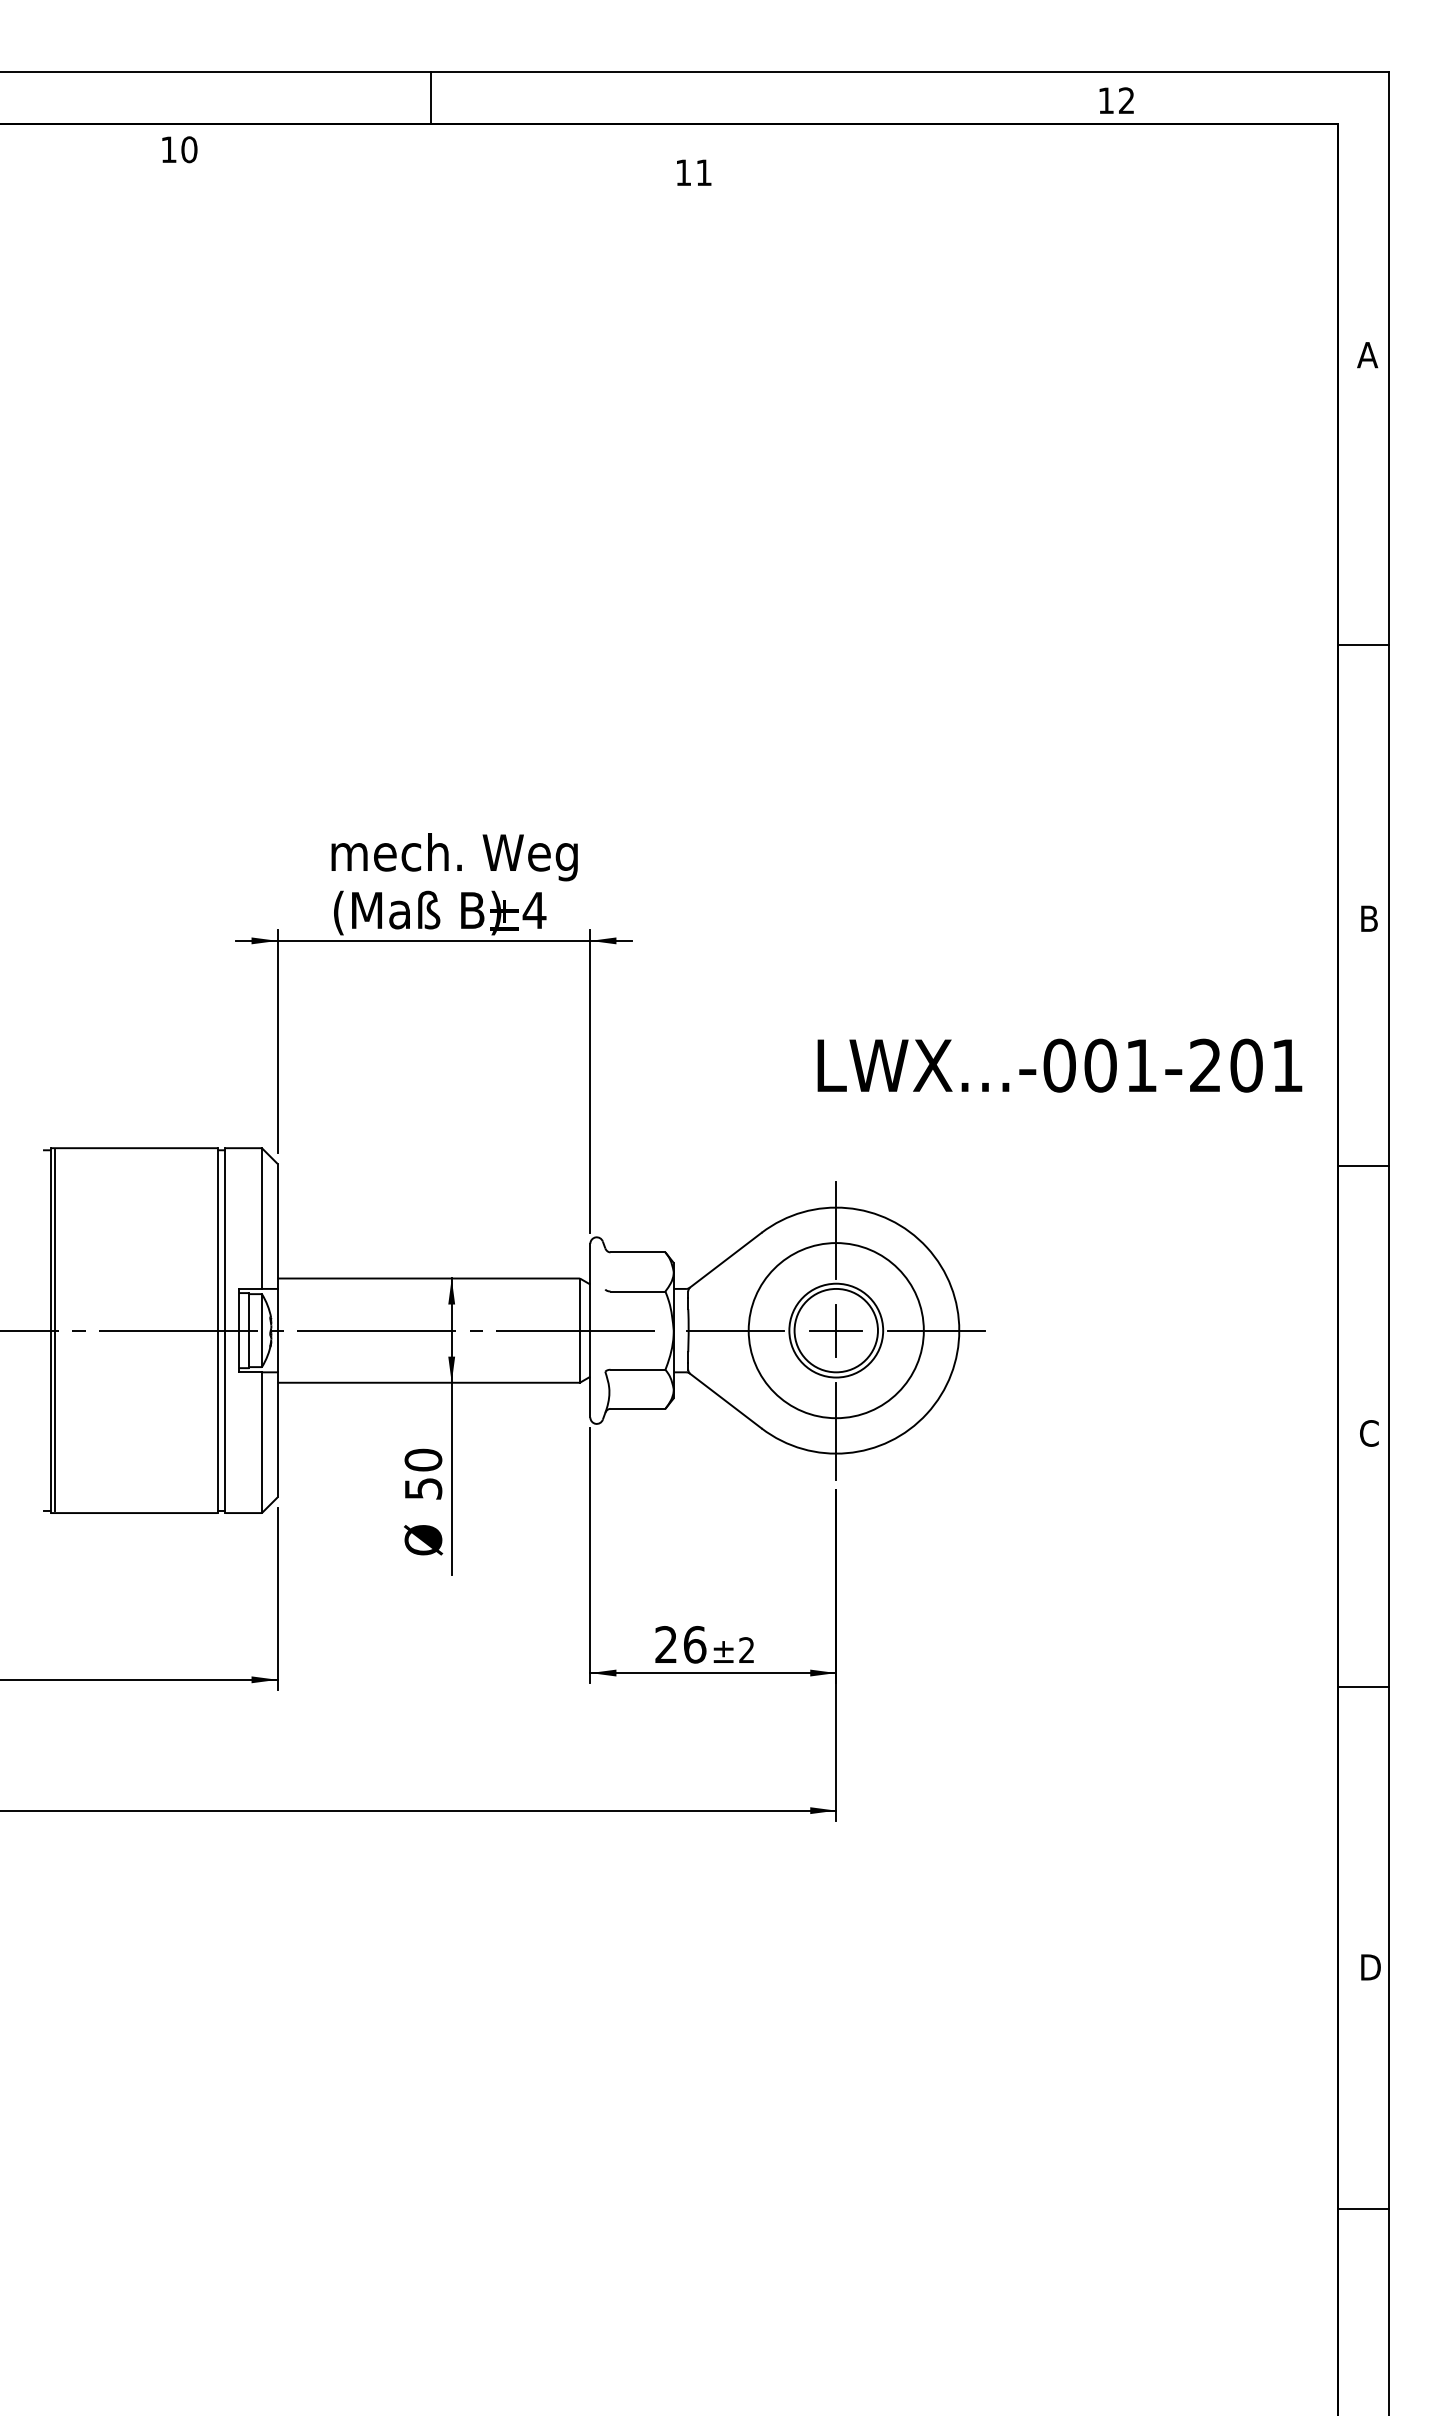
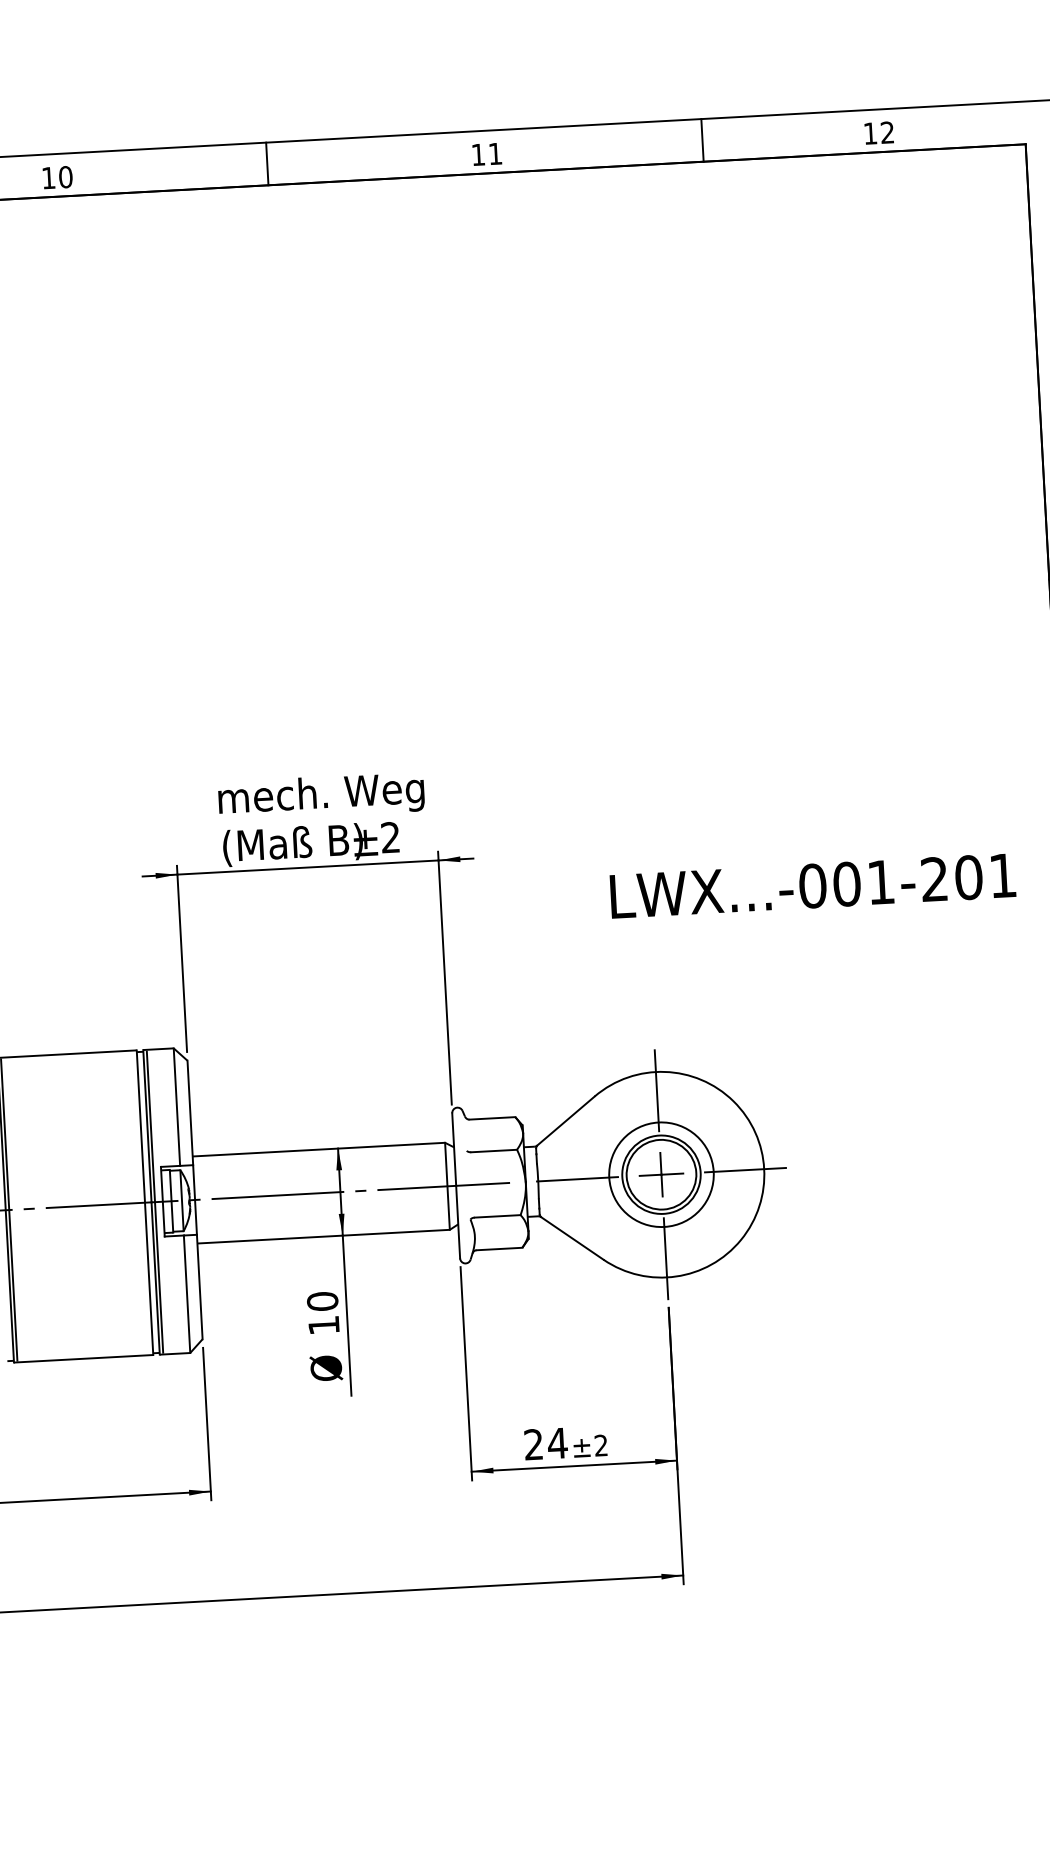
line: (952, 97) -> (702, 139), added
text: (1116, 100) -> (879, 132), moved
text: (179, 149) -> (57, 177), moved
text: (694, 172) -> (487, 154), moved
text: (534, 909) -> (390, 836), 4 -> 2
text: (1059, 1065) -> (812, 885), moved
line: (229, 1330) -> (154, 1202), added
circle: (835, 1330) -> (660, 1174), size x0.71
text: (423, 1488) -> (324, 1325), 50 -> 10
text: (694, 1644) -> (557, 1443), 26 -> 24

